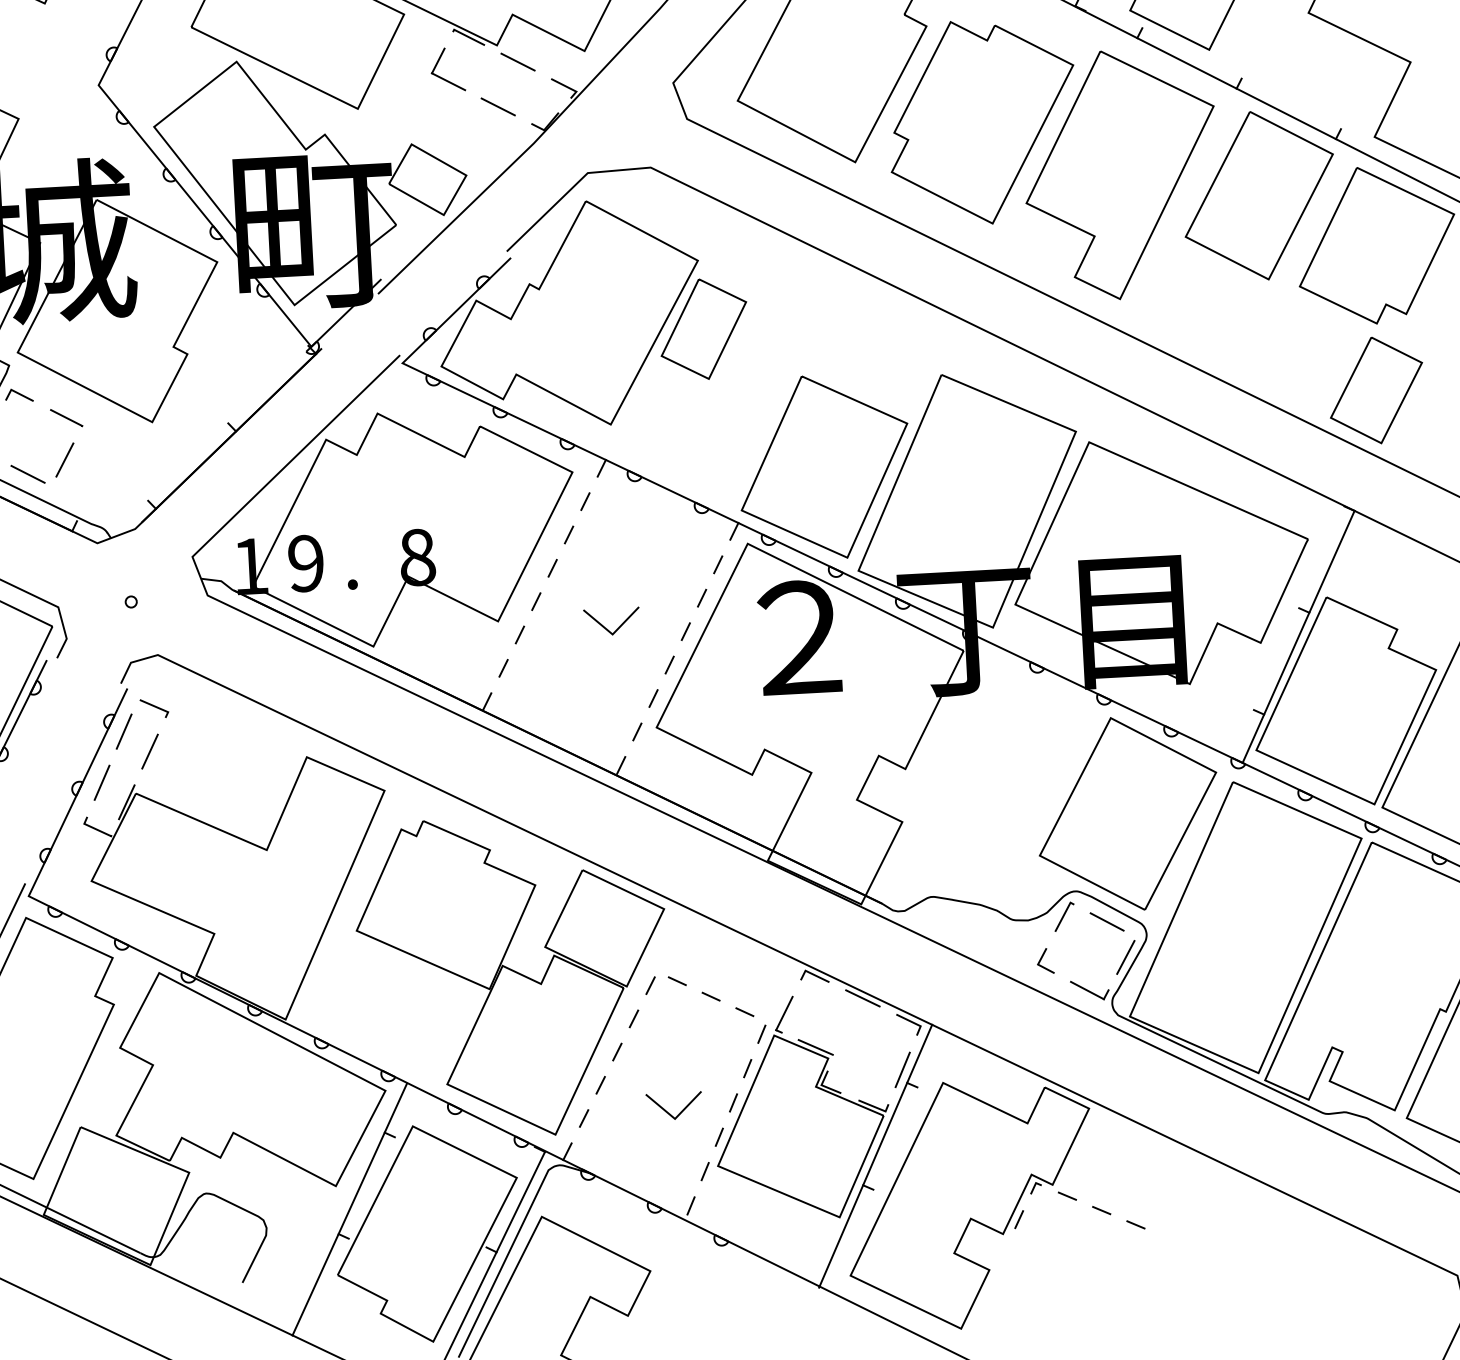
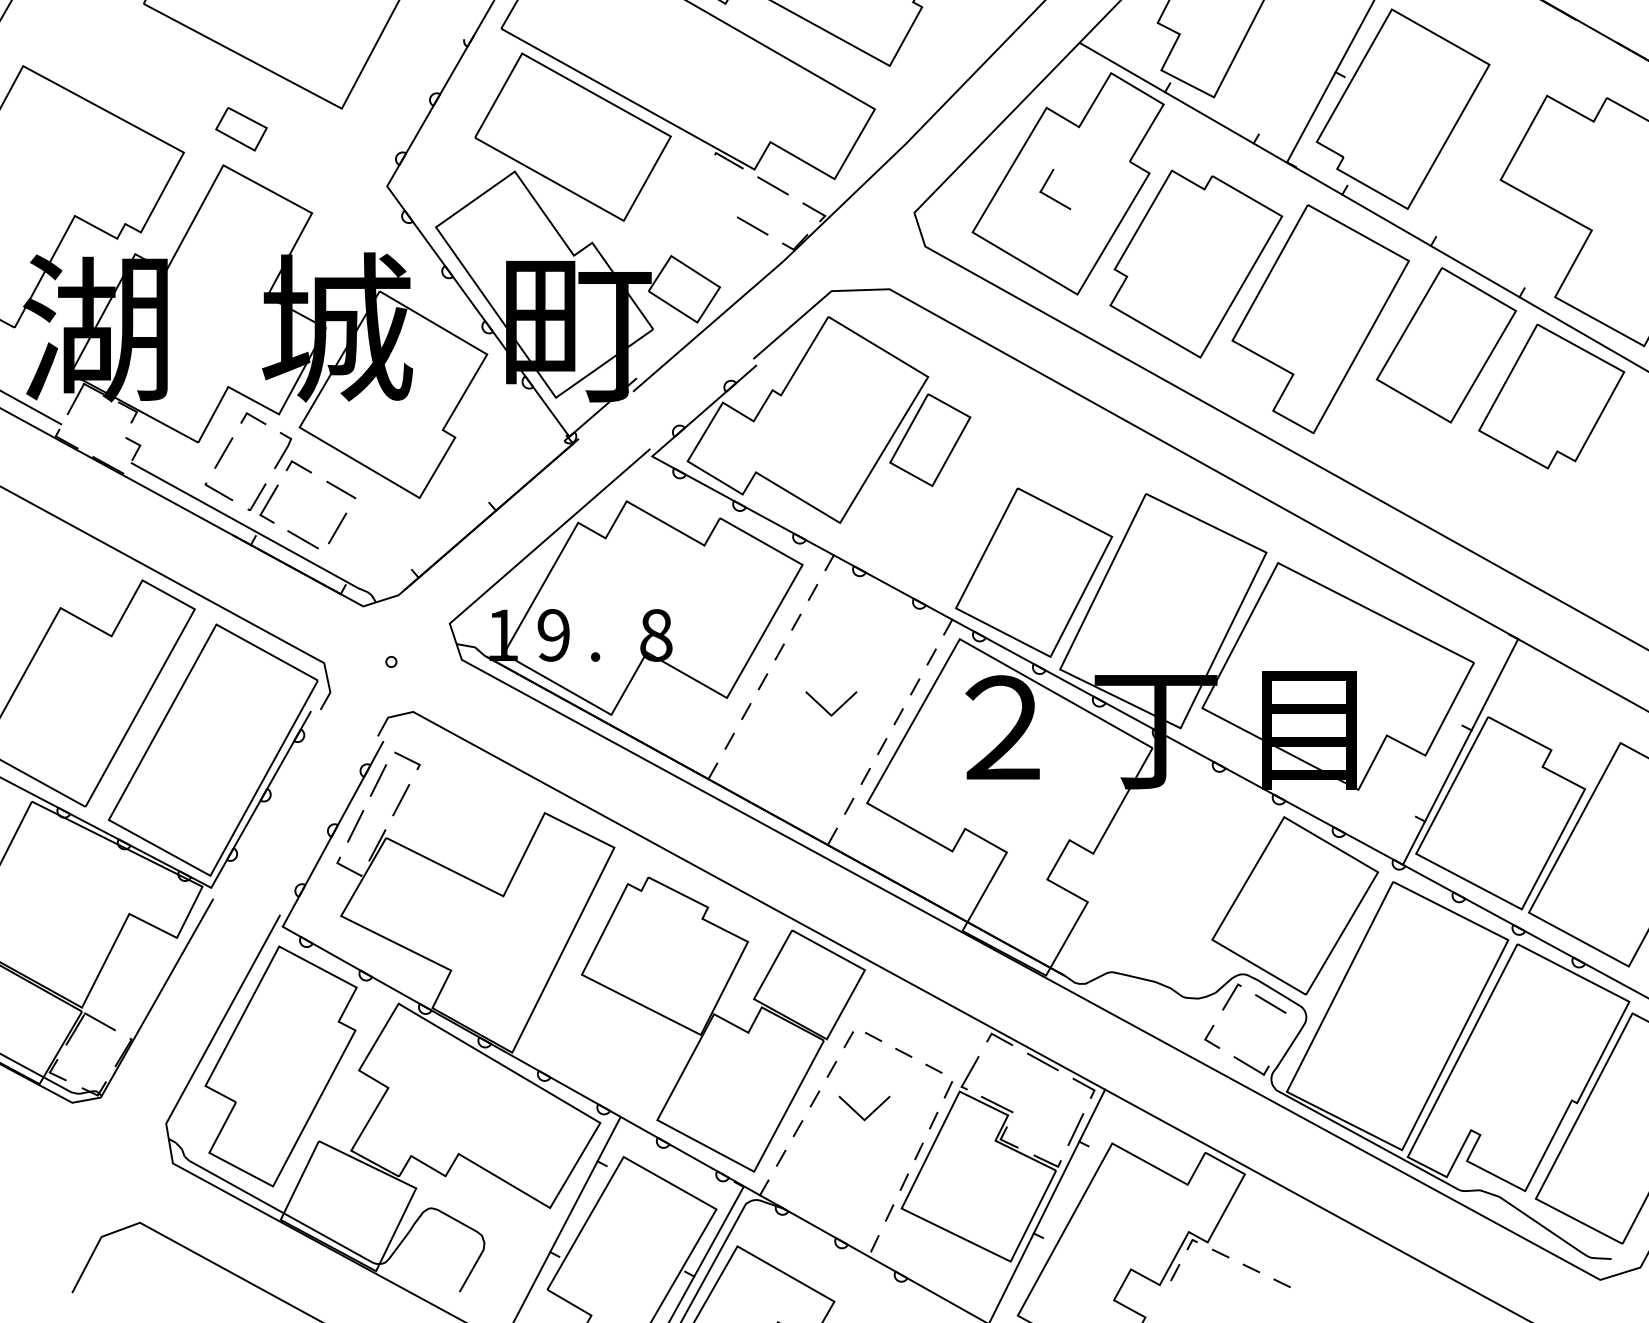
part: (445, 78) -> (1052, 197), moved
part: (1376, 390) -> (1544, 529), removed
line: (1125, 957) -> (1285, 1037), removed
line: (668, 1112) -> (858, 1113), moved

